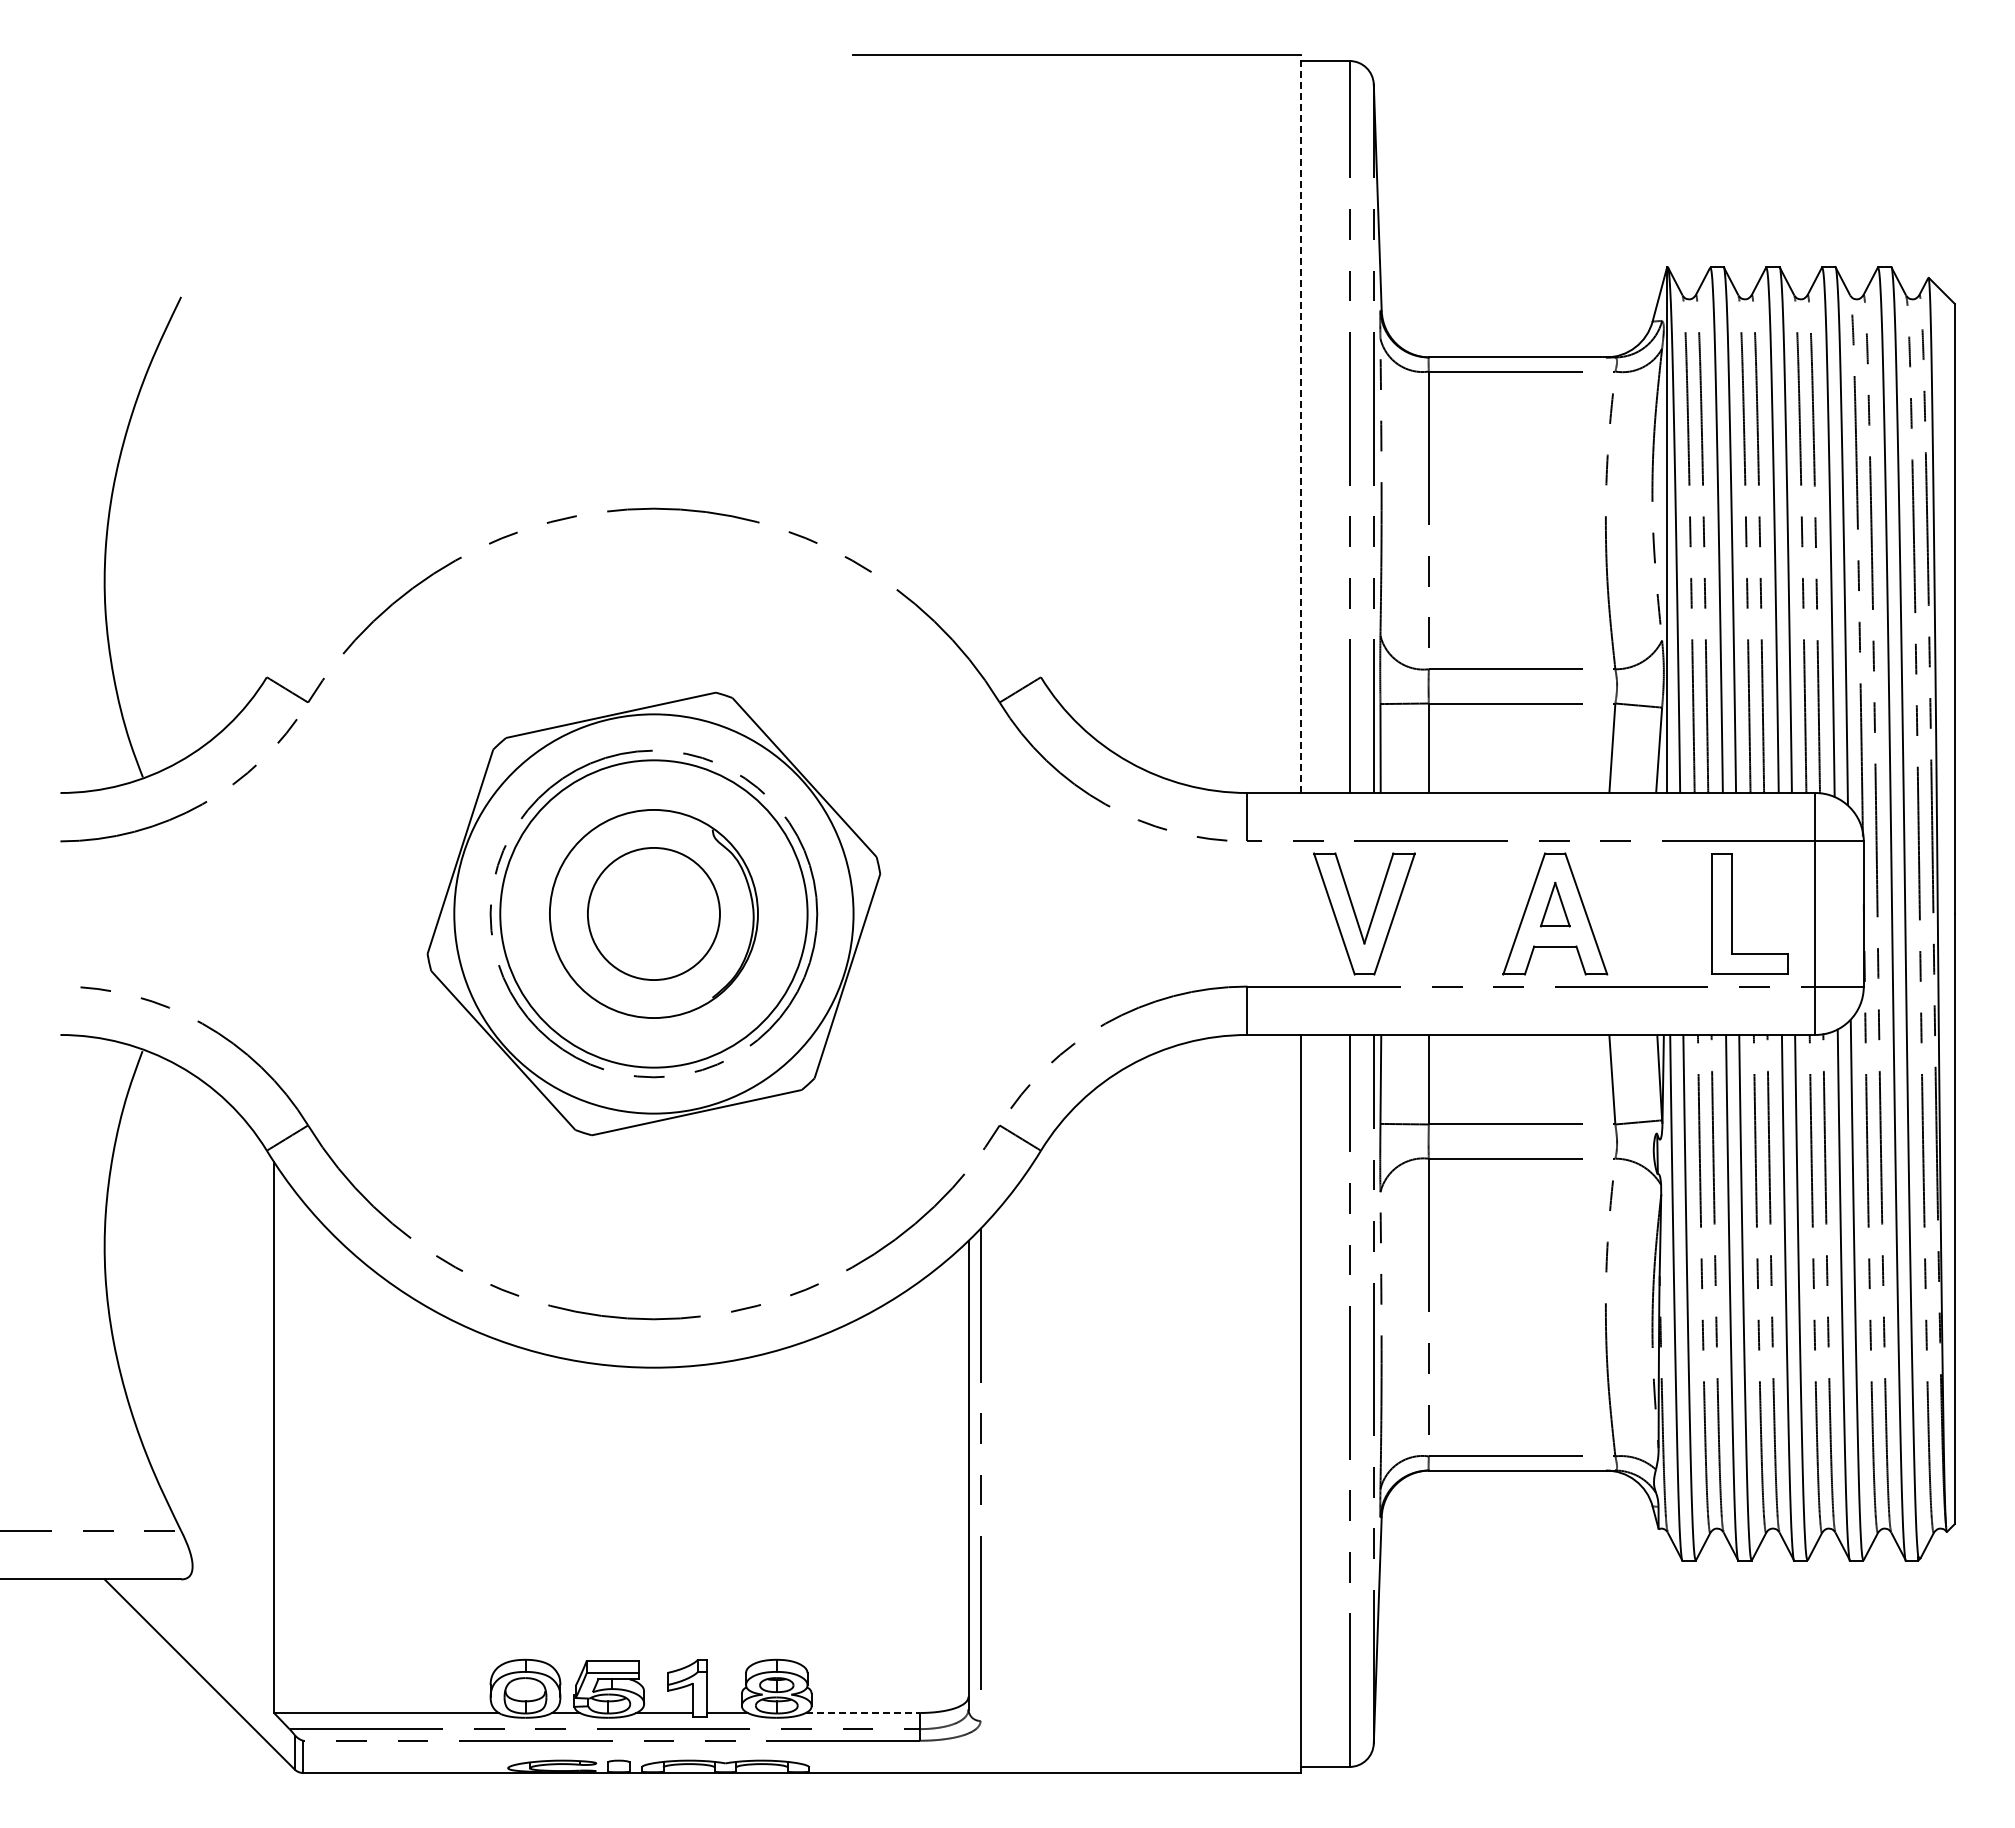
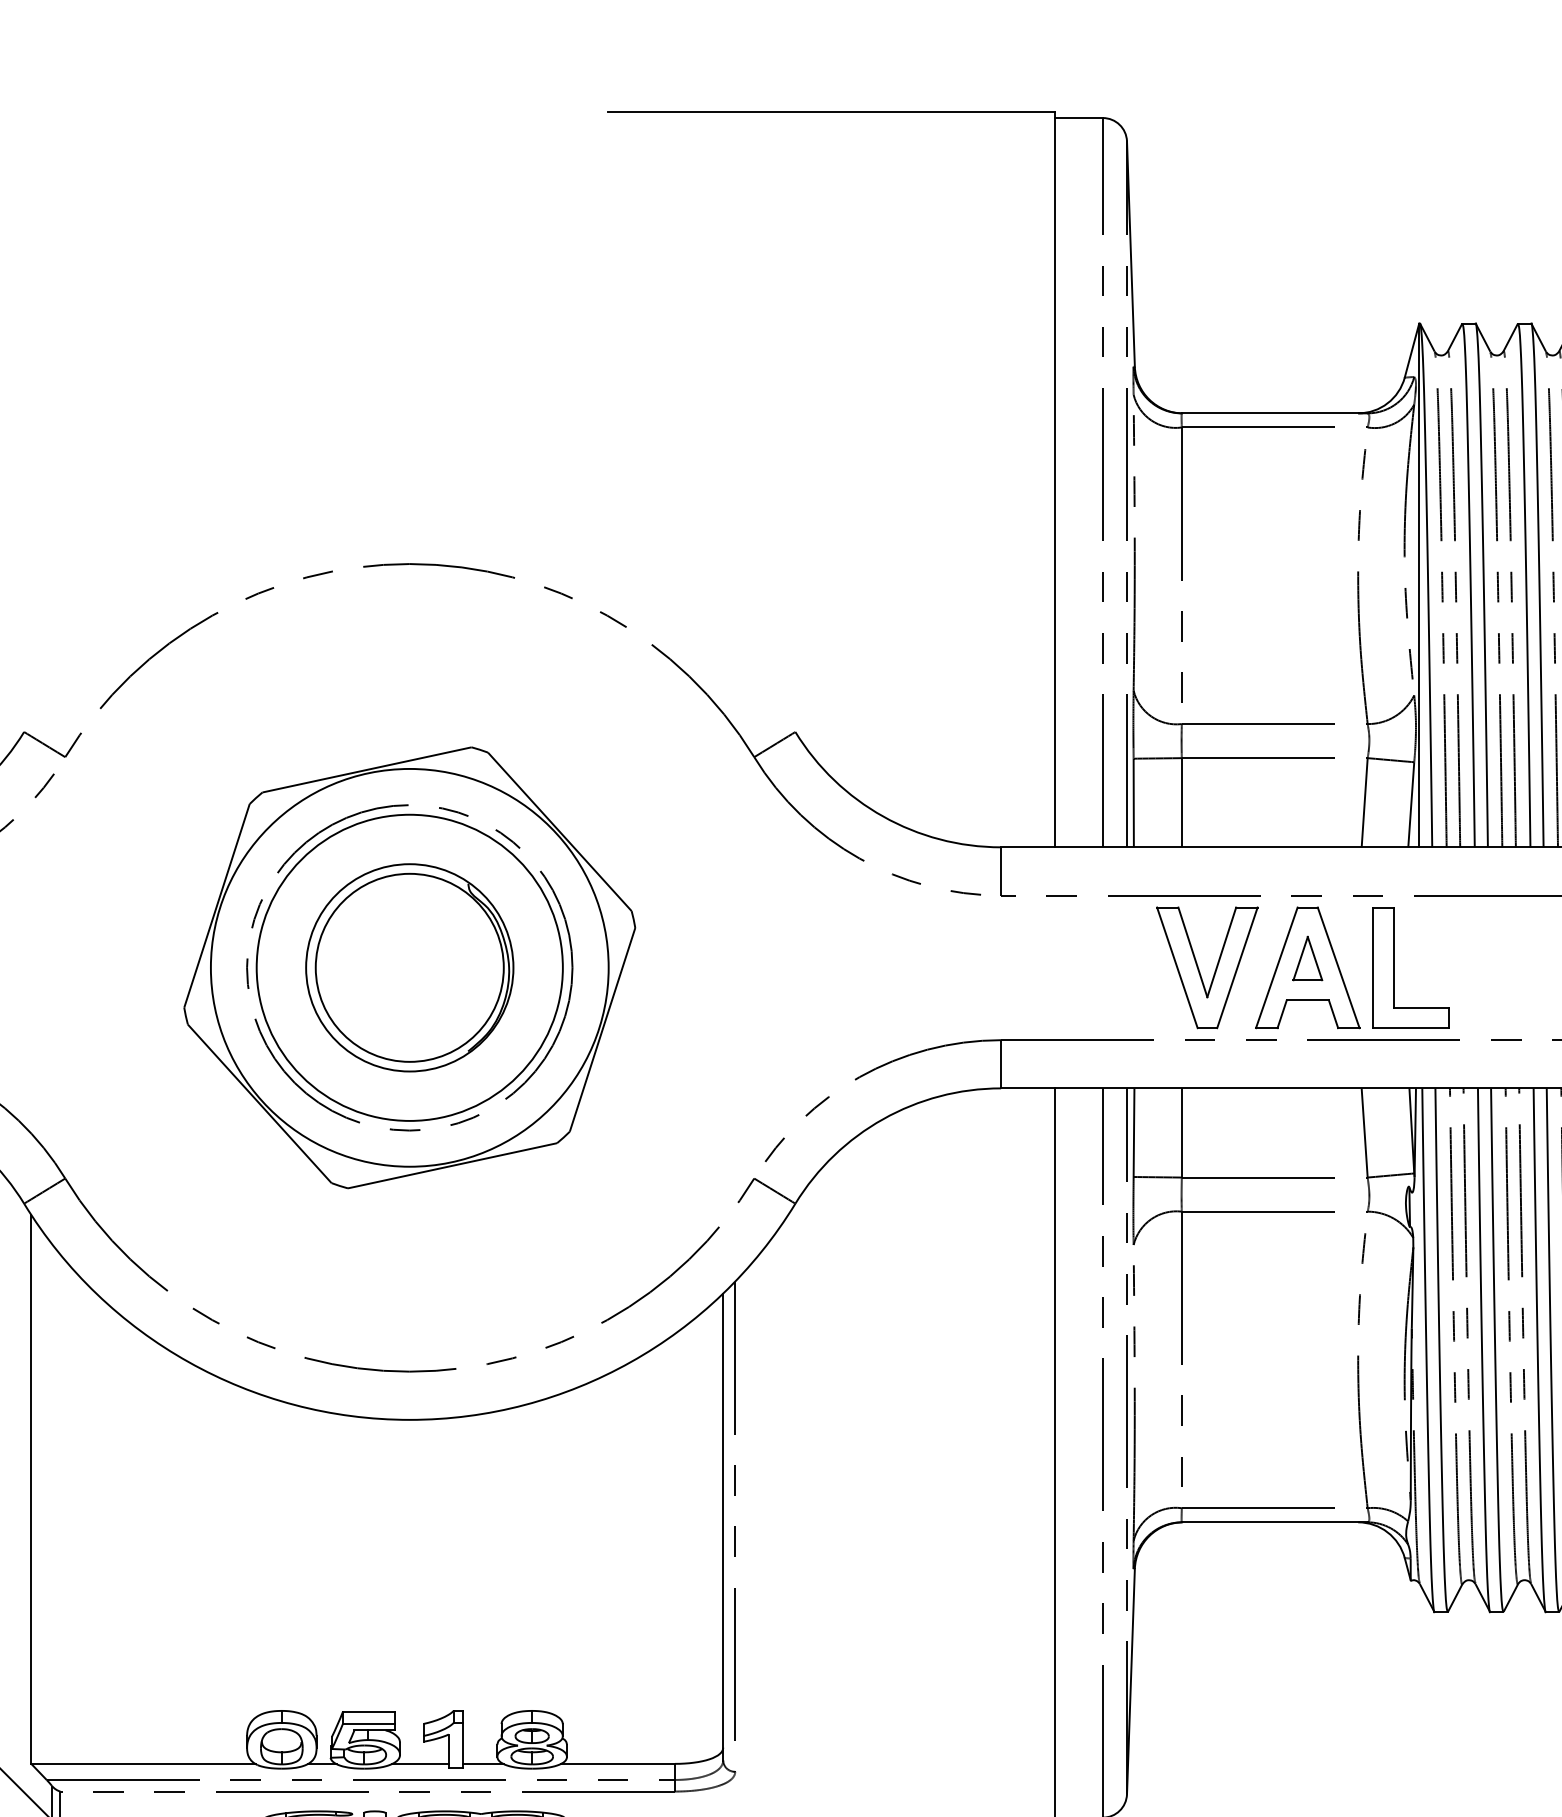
line: (1301, 423) -> (1054, 479), dashed -> solid
circle: (653, 913) -> (409, 967), size x1.43
part: (1732, 913) -> (1393, 967), moved
part: (1356, 914) -> (1199, 968), moved
line: (863, 1712) -> (618, 1763), dashed -> solid

